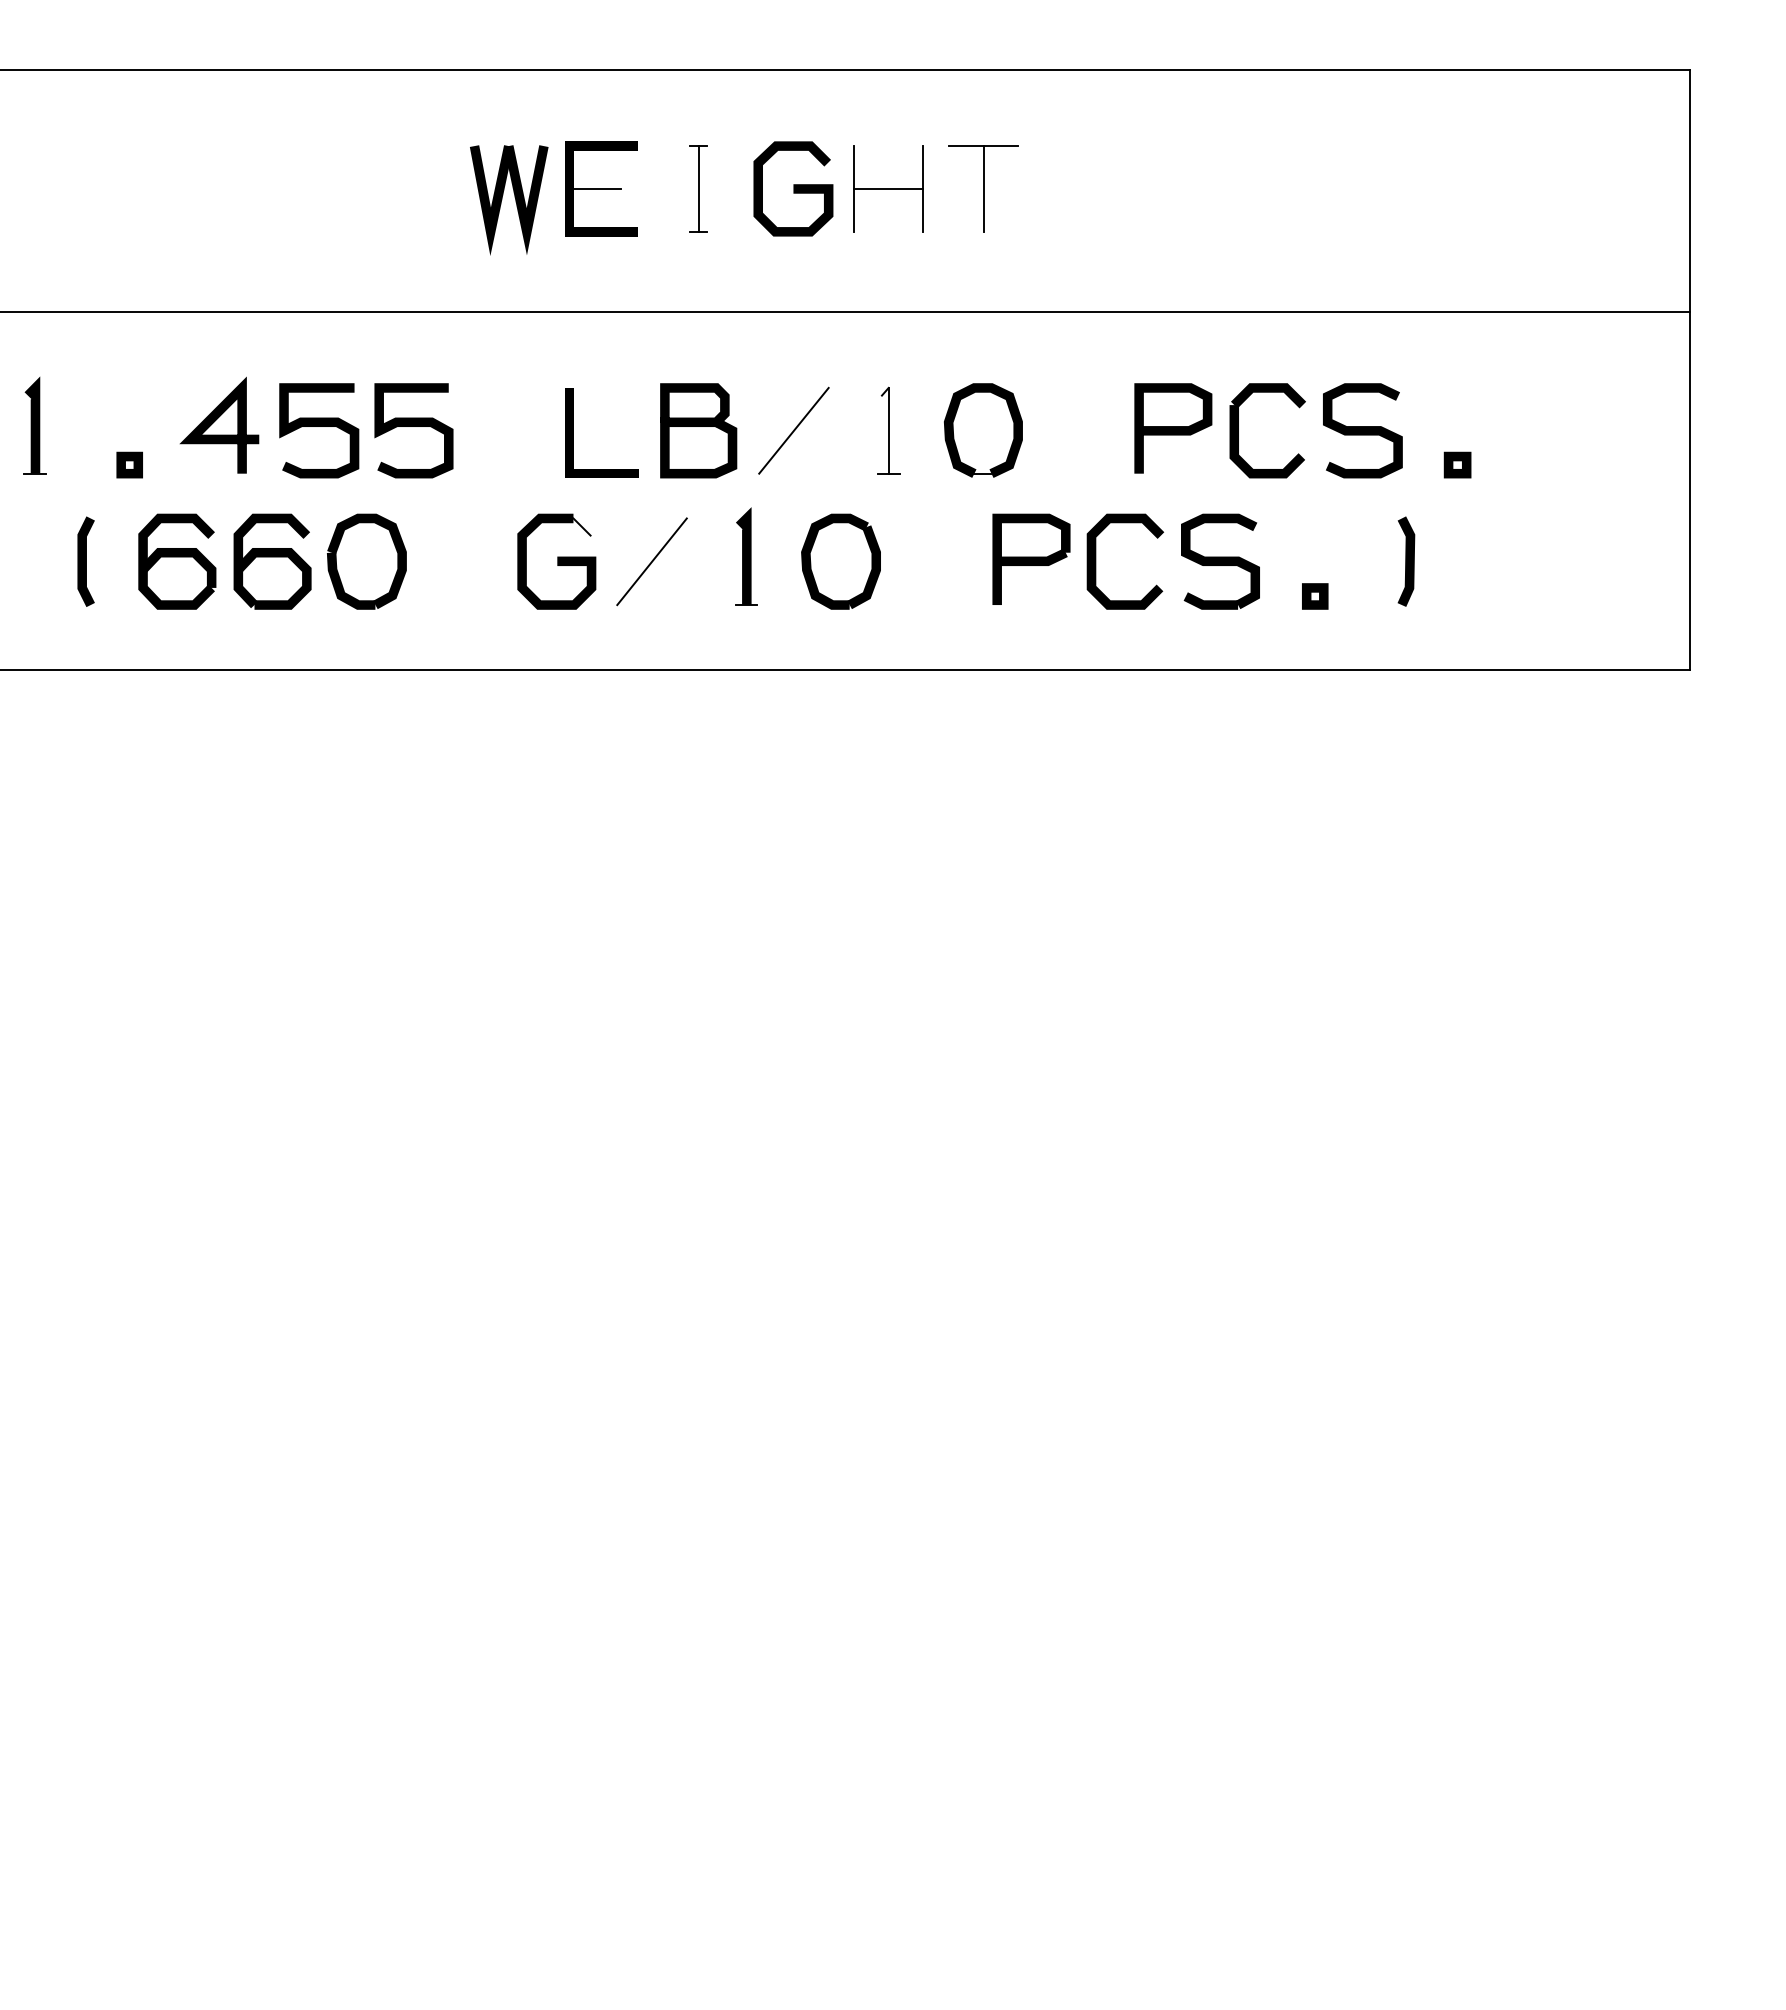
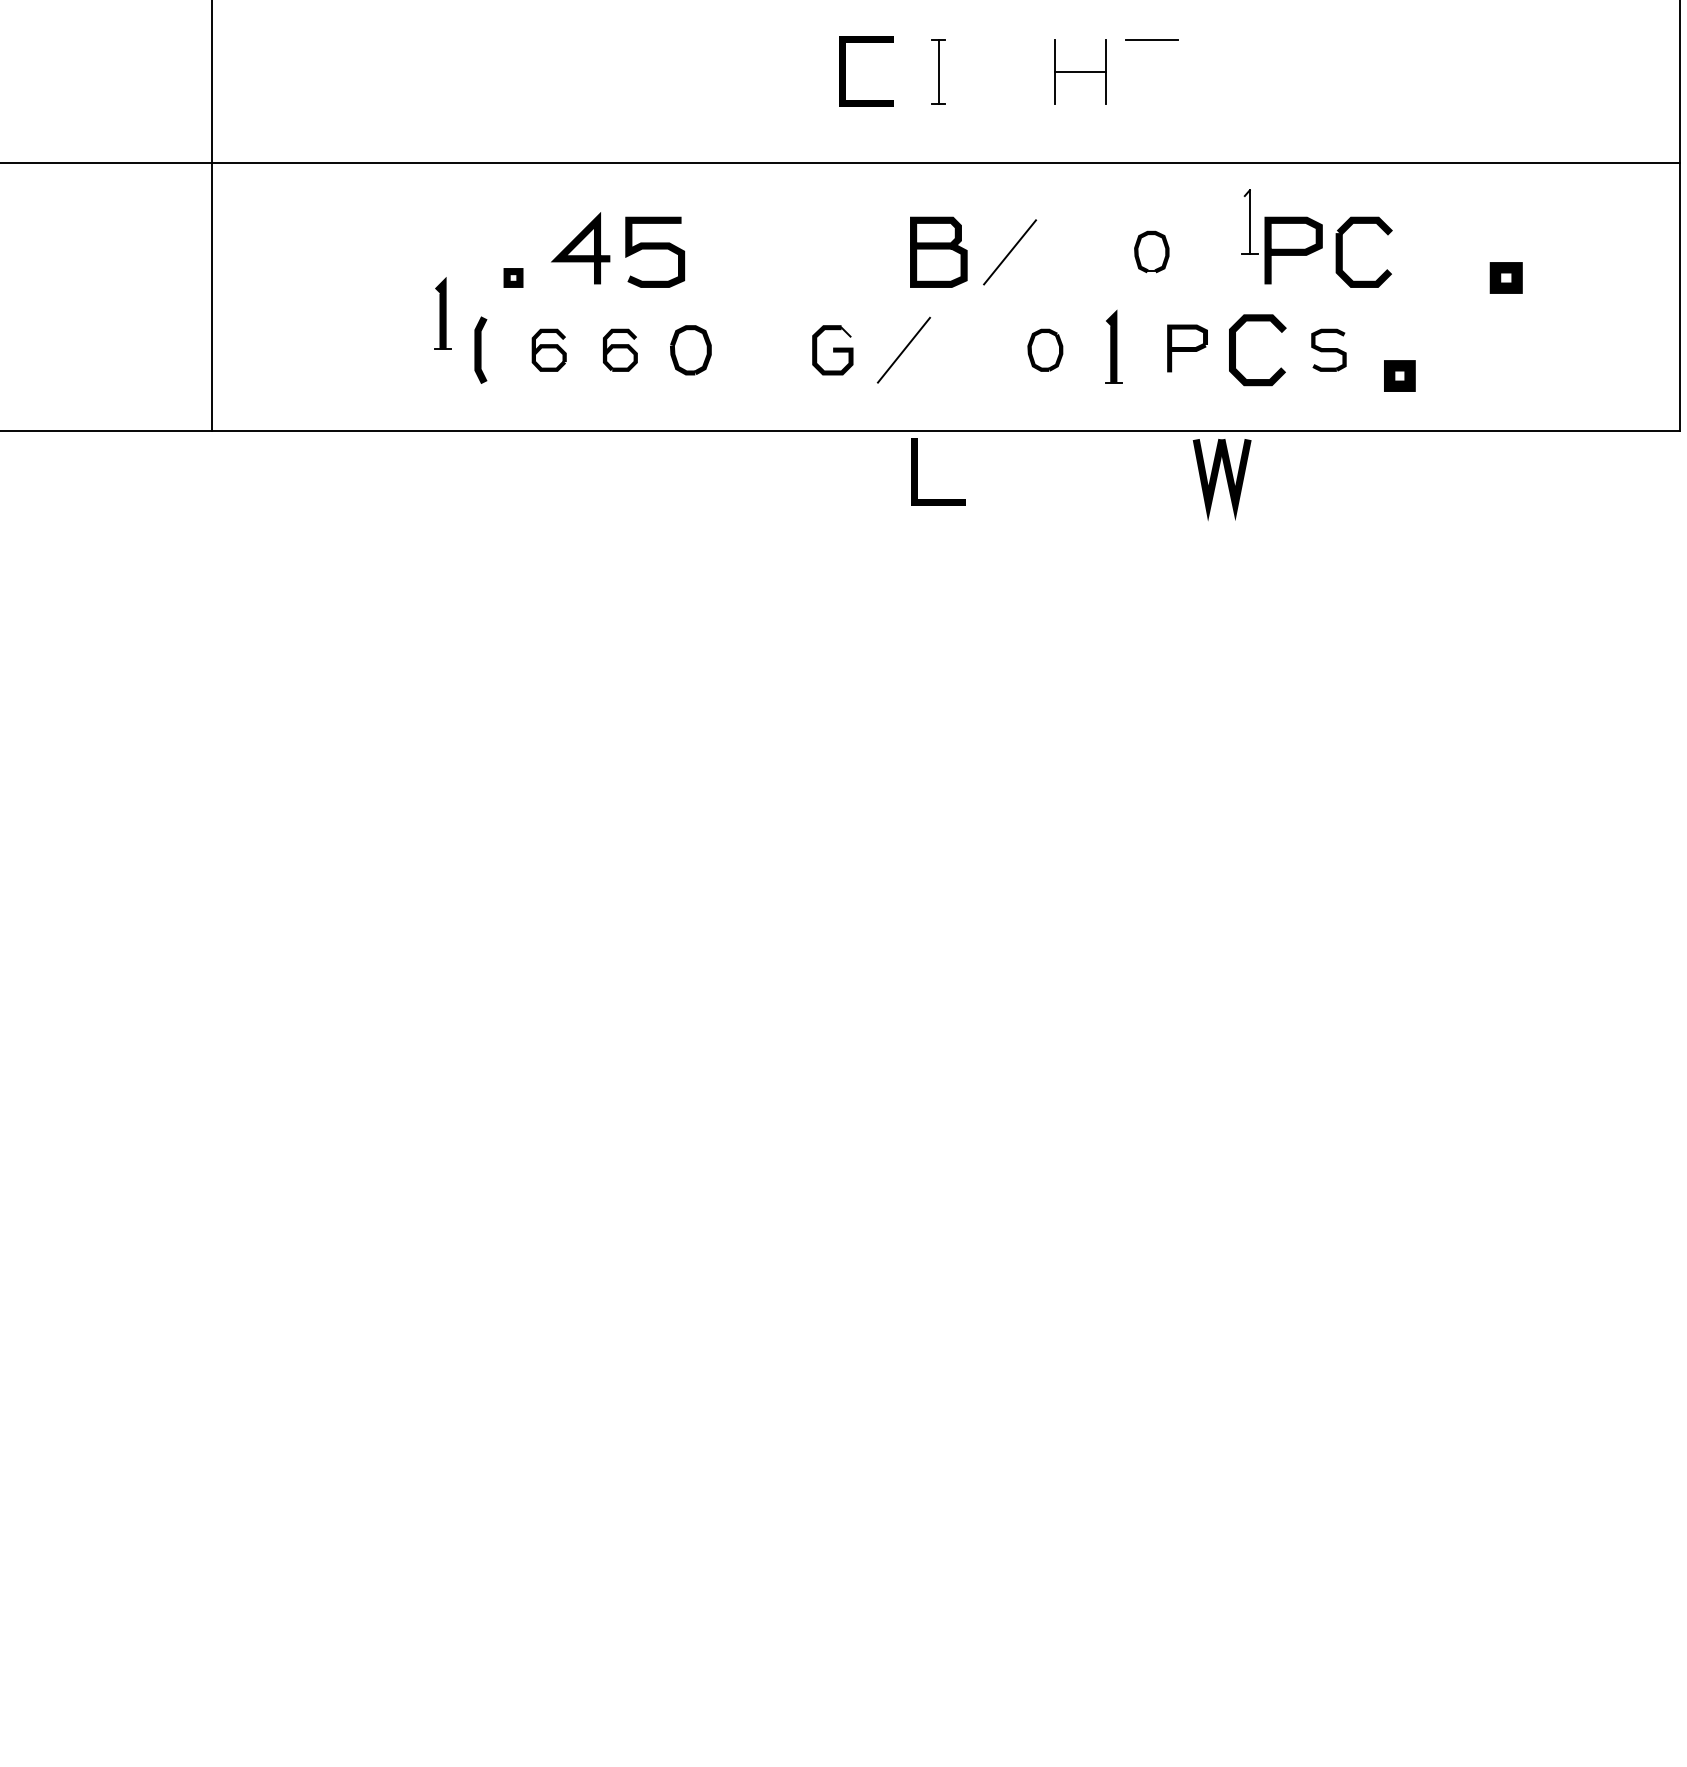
line: (595, 188) -> (861, 71), removed
curve: (793, 188) -> (1009, 71), removed
line: (984, 188) -> (1152, 71), removed
part: (508, 199) -> (1221, 479), moved
part: (34, 425) -> (442, 313), moved
curve: (413, 426) -> (725, 249), removed
part: (888, 429) -> (1249, 221), moved
part: (983, 429) -> (1151, 251), size x0.6
curve: (1363, 429) -> (1435, 251), removed
line: (573, 432) -> (917, 471), moved
part: (1456, 464) -> (1505, 277), size x1.6
part: (746, 556) -> (1113, 346), moved
part: (1031, 559) -> (1187, 348), size x0.7
line: (1405, 560) -> (1467, 349), removed
part: (177, 562) -> (549, 350), size x0.6
part: (272, 562) -> (620, 350), size x0.6
part: (366, 562) -> (690, 350), size x0.7
part: (556, 562) -> (832, 350), size x0.7
part: (841, 562) -> (1045, 350), size x0.6
part: (1219, 562) -> (1328, 350), size x0.6
part: (1314, 596) -> (1399, 376), size x1.6

